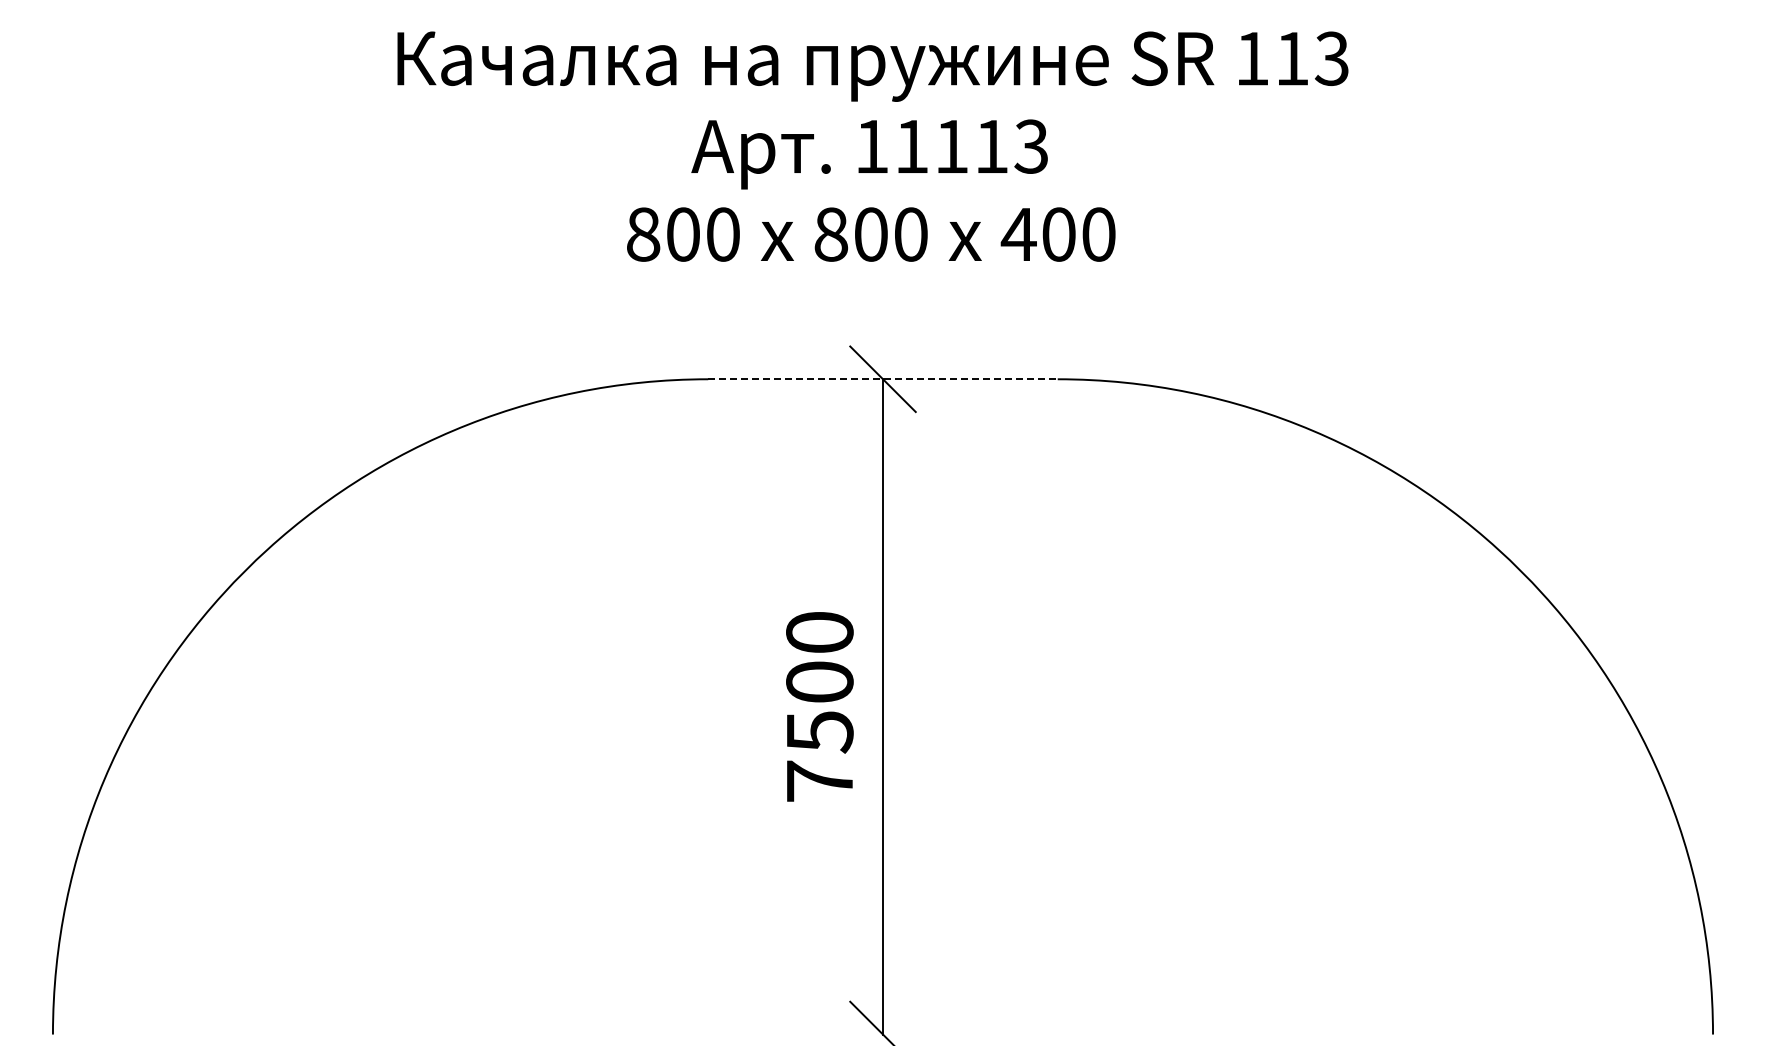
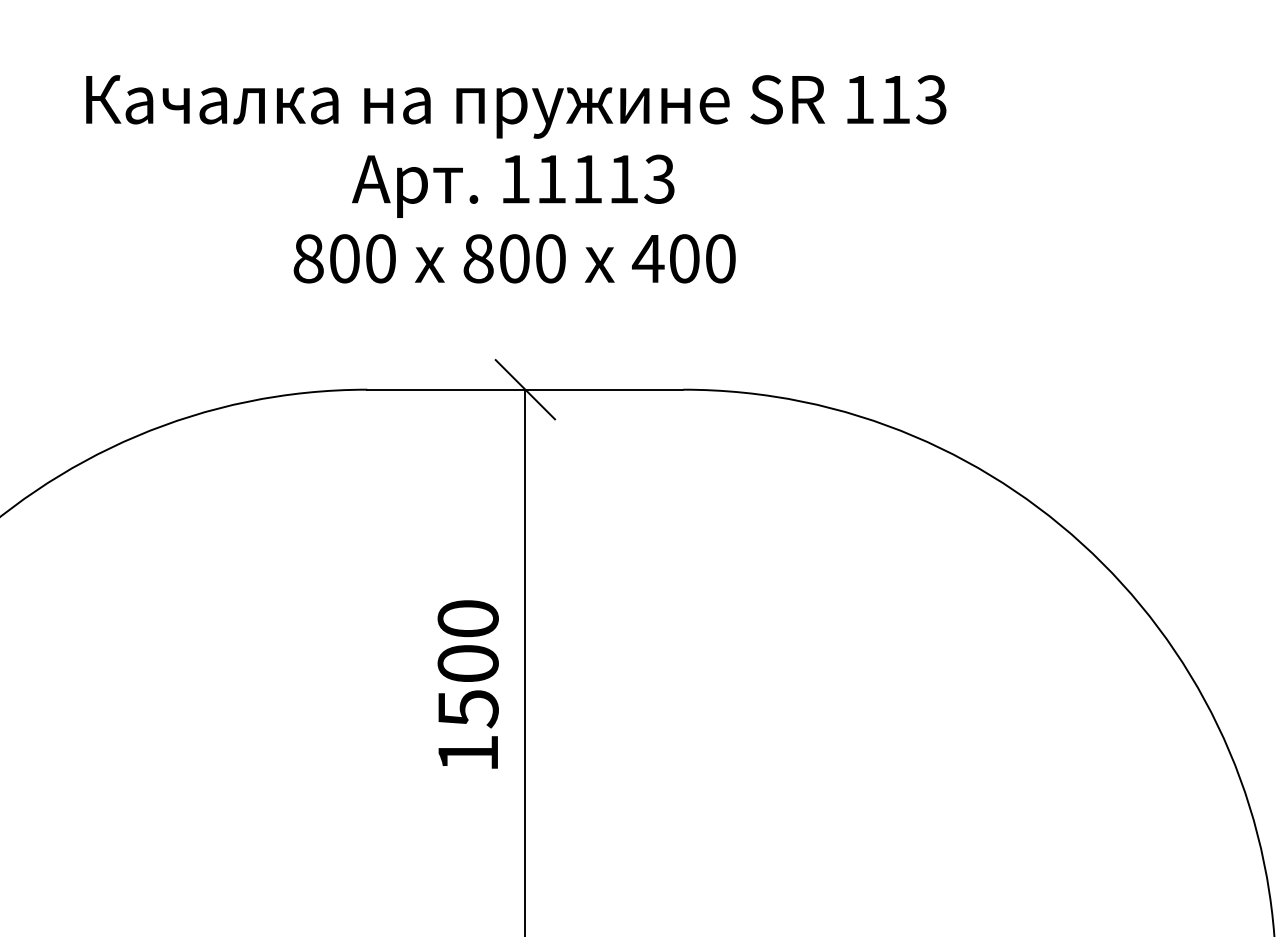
line: (883, 379) -> (525, 389), dashed -> solid
text: (819, 780) -> (467, 752), 7500 -> 1500

